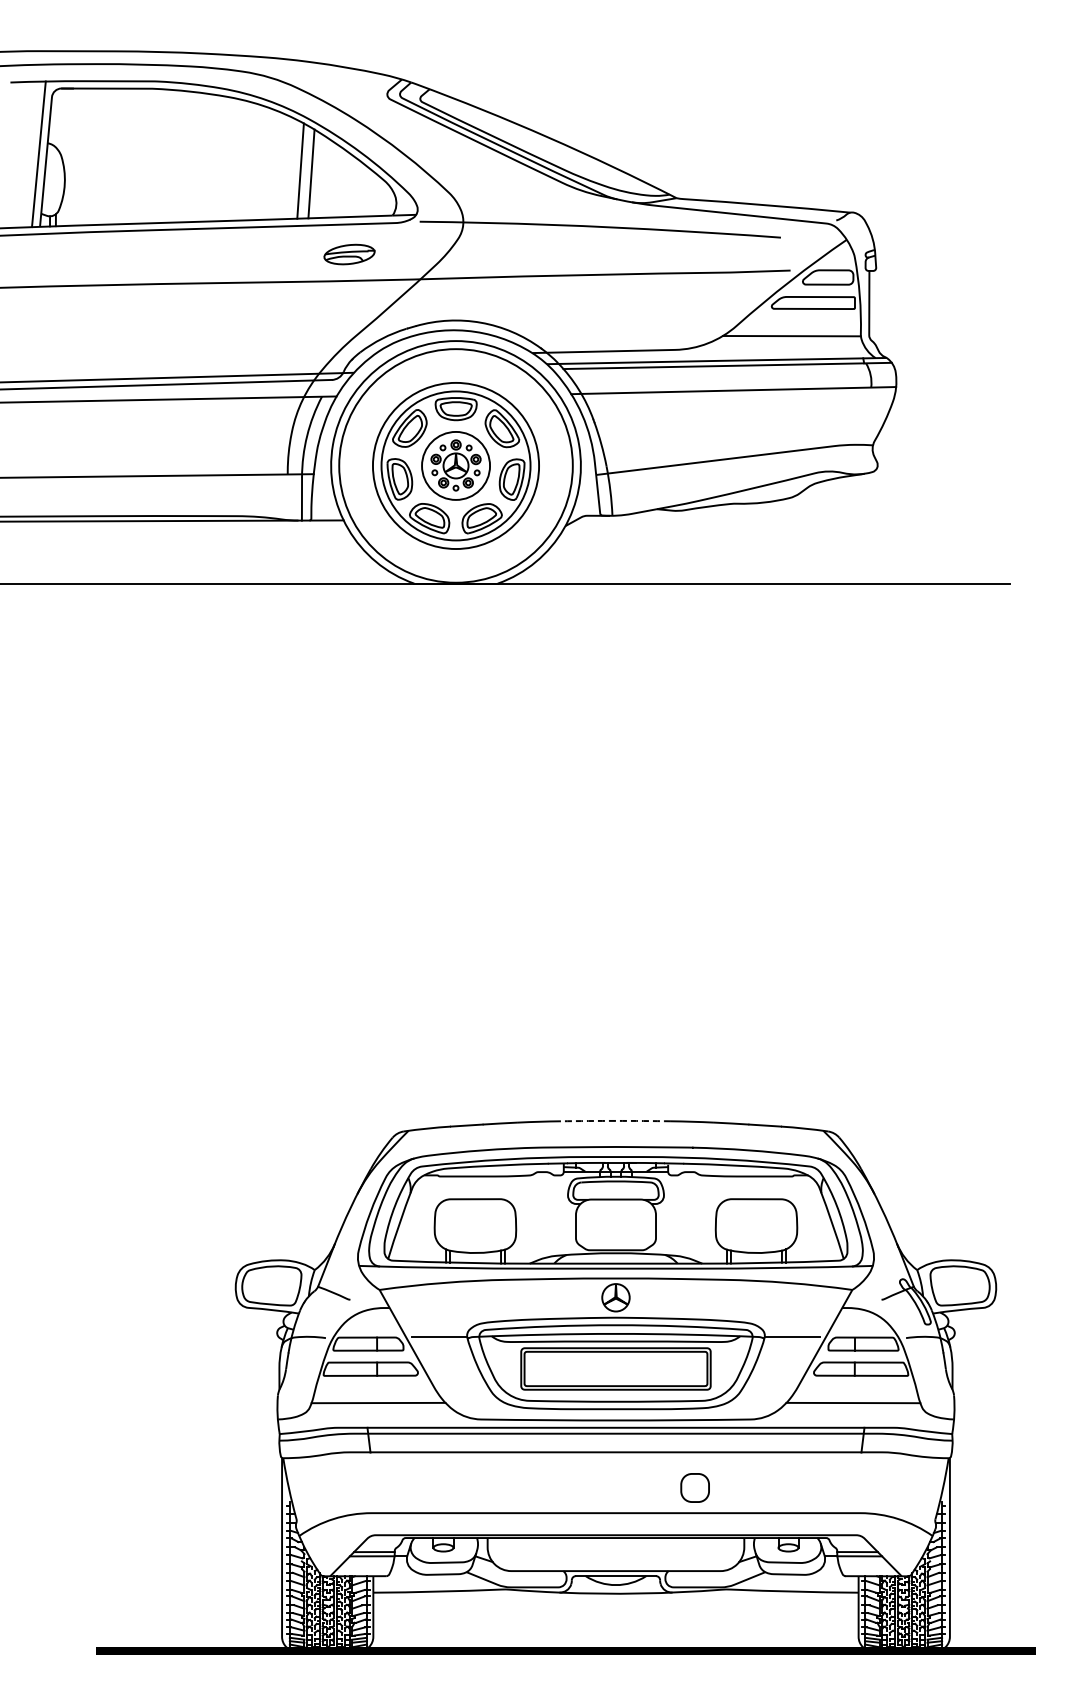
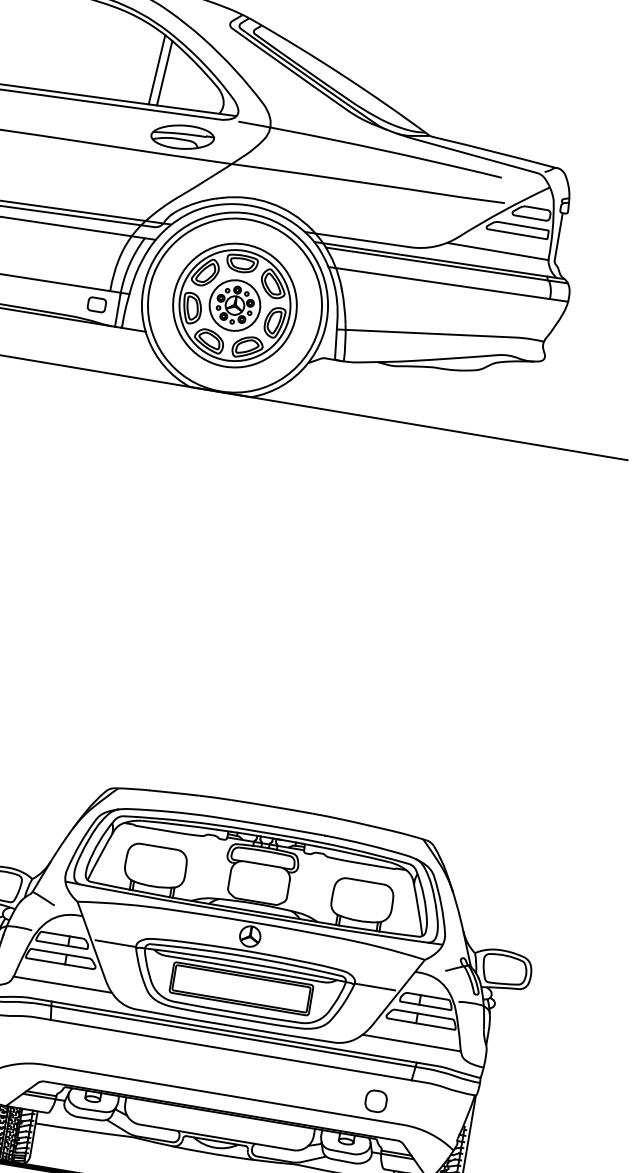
part: (349, 254) -> (182, 137), size x1.67
part: (272, 495) -> (96, 304), added
arc: (615, 1120) -> (271, 806), dashed -> solid
part: (694, 1487) -> (375, 1100), moved

